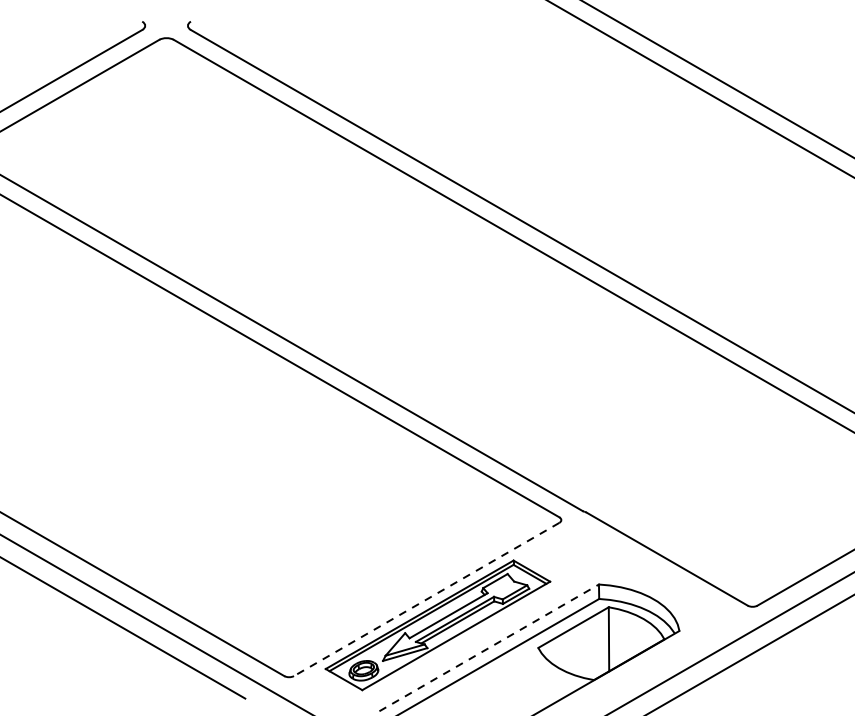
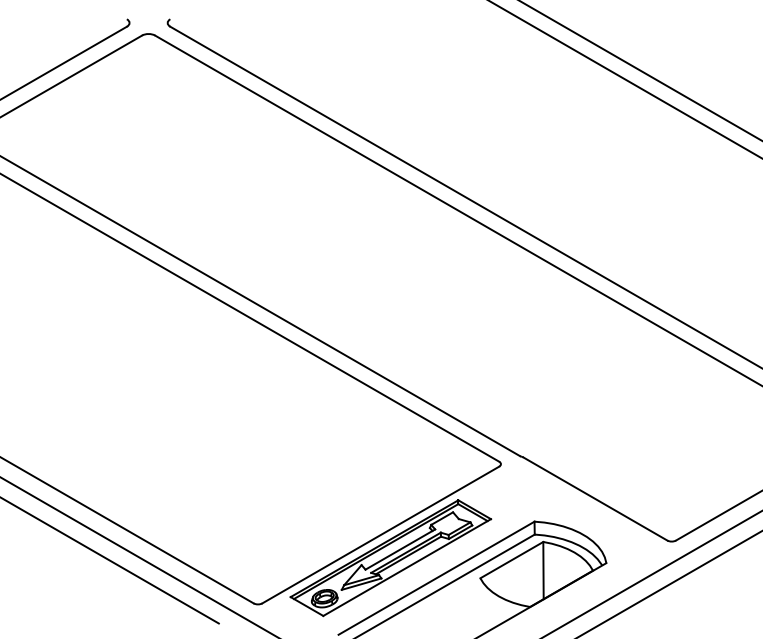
line: (426, 600) -> (380, 535), dashed -> solid
line: (489, 647) -> (436, 577), dashed -> solid

